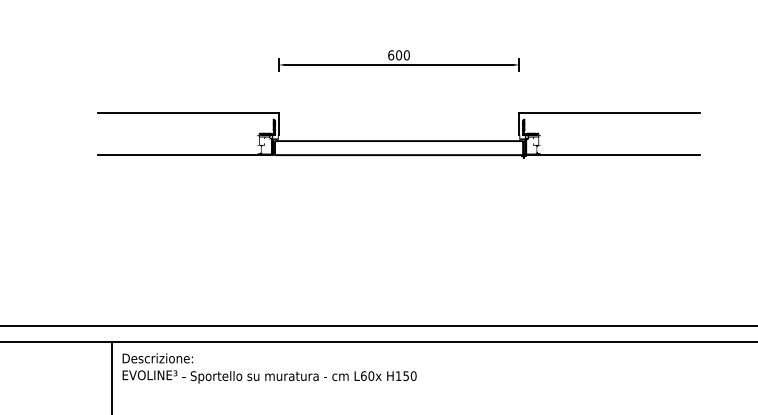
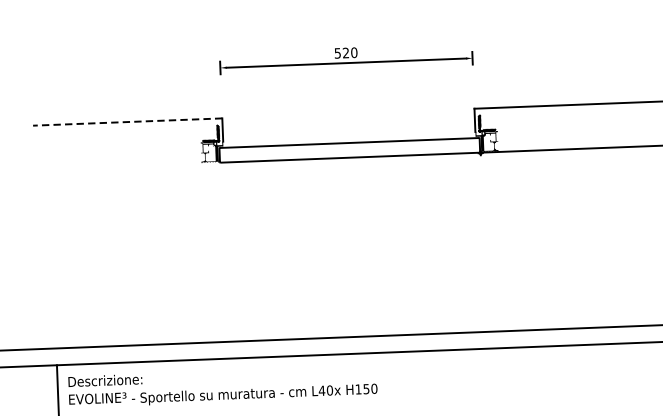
text: (395, 55) -> (342, 53), 600 -> 520
line: (188, 113) -> (127, 122), solid -> dashed
line: (185, 155) -> (126, 166), removed
text: (363, 375) -> (321, 390), L60x -> L40x

